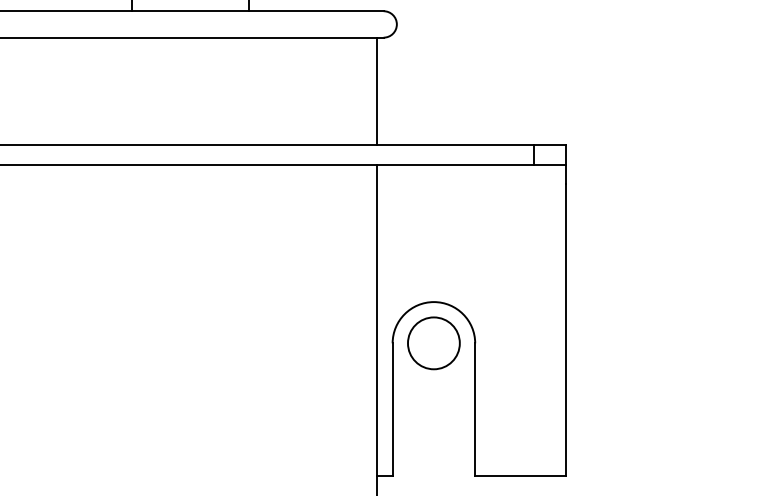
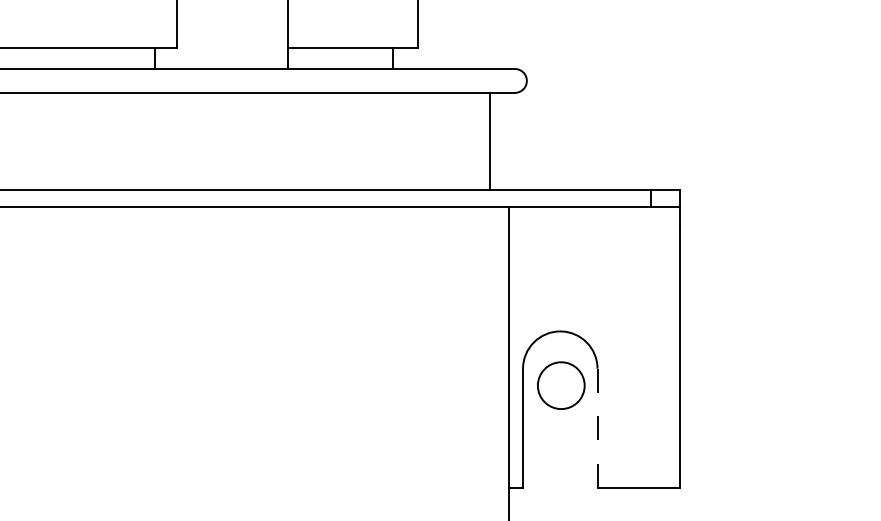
line: (376, 90) -> (489, 140), moved
circle: (434, 343) -> (561, 385), moved
line: (475, 409) -> (597, 428), solid -> dashed

